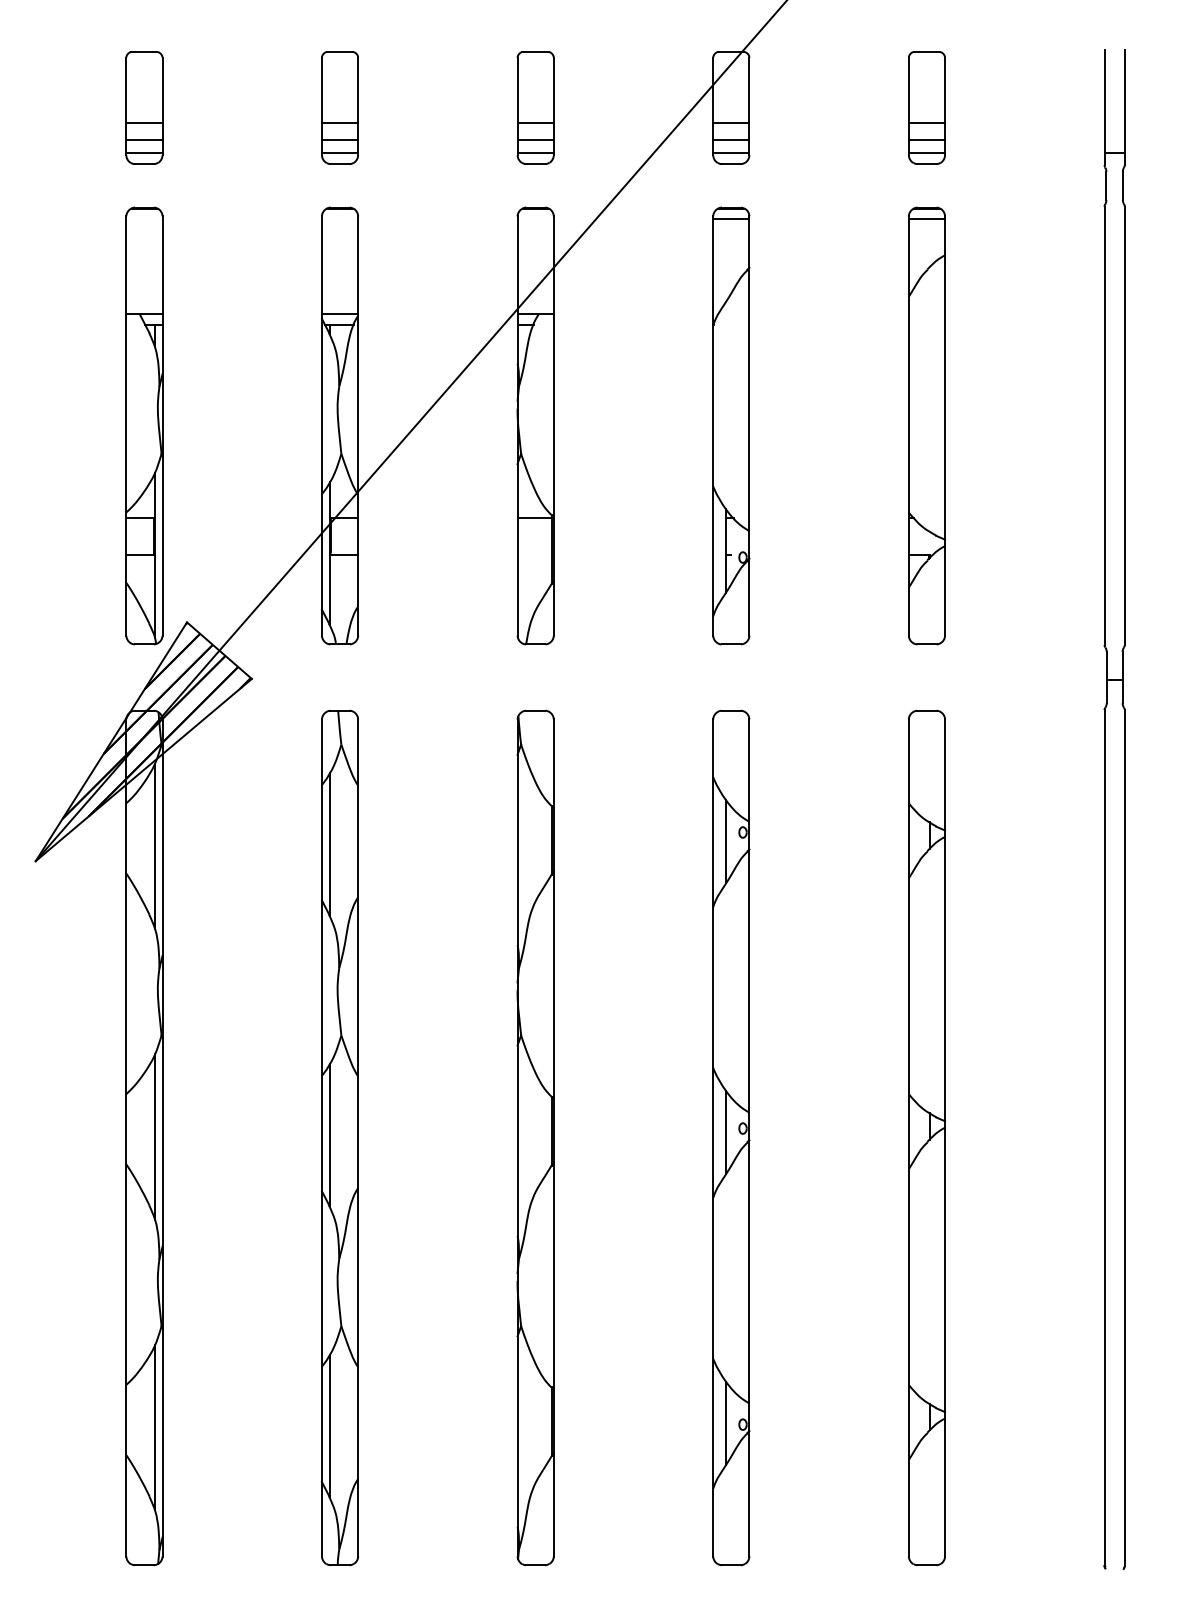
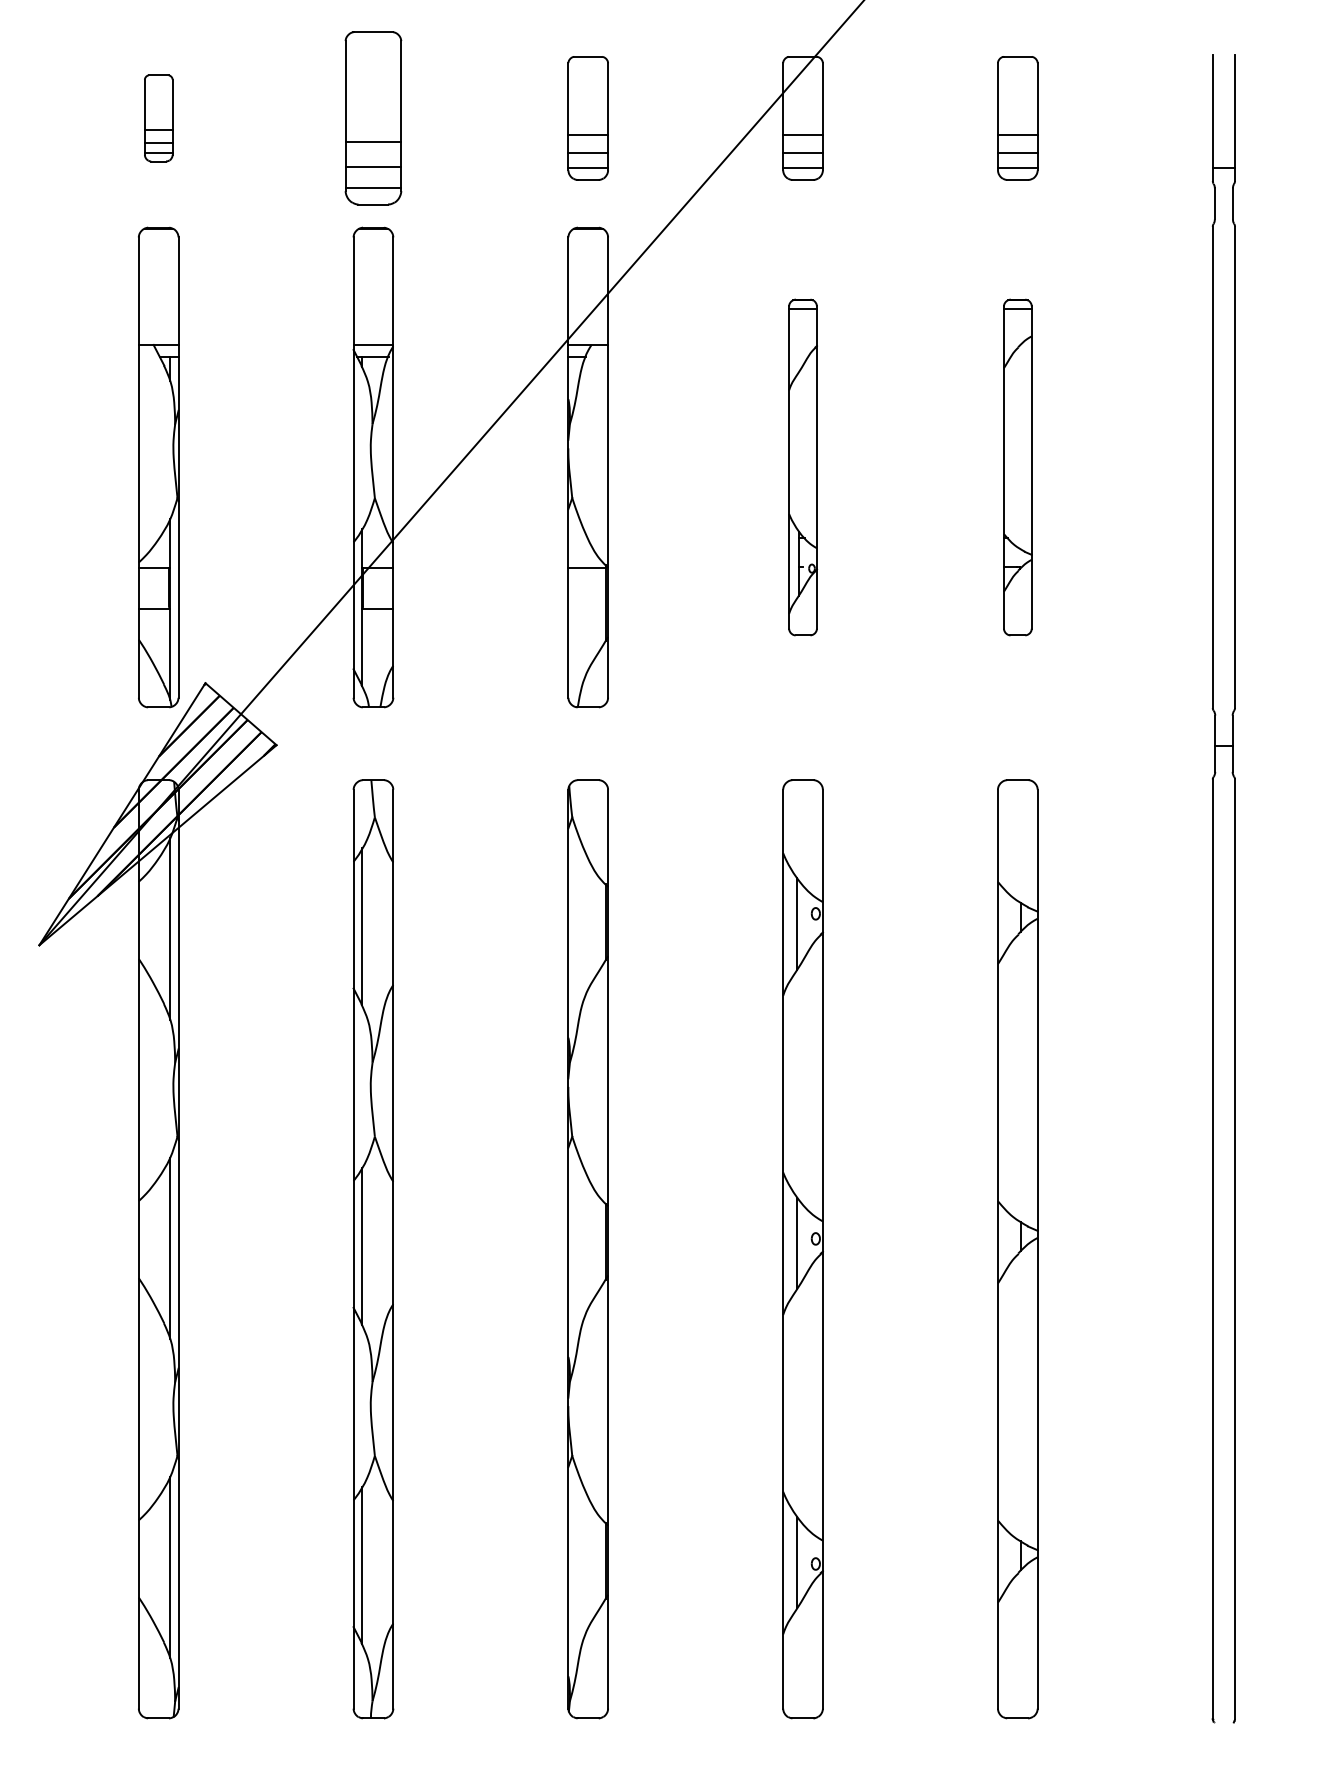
part: (144, 108) -> (158, 118), size x0.7
part: (340, 108) -> (373, 118), size x1.4
part: (730, 425) -> (802, 467), size x0.7
part: (926, 425) -> (1017, 467), size x0.7

